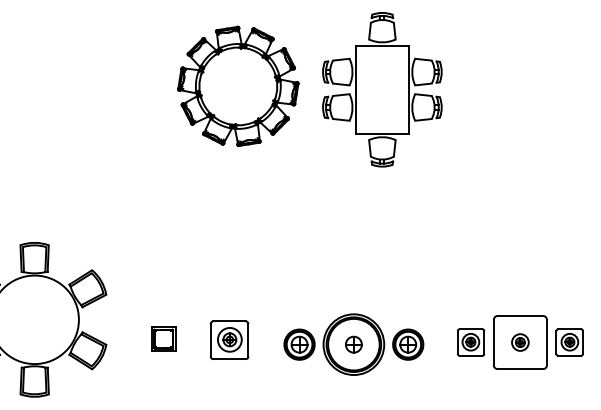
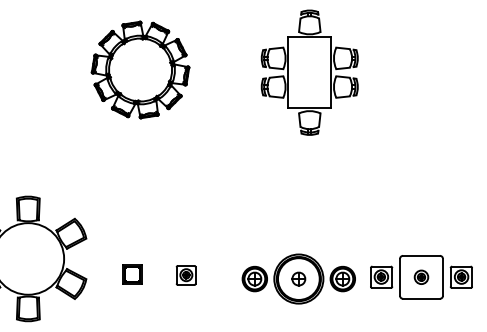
part: (238, 86) -> (140, 70), moved
part: (229, 339) -> (186, 274), size x0.62
part: (353, 344) -> (298, 278), moved

